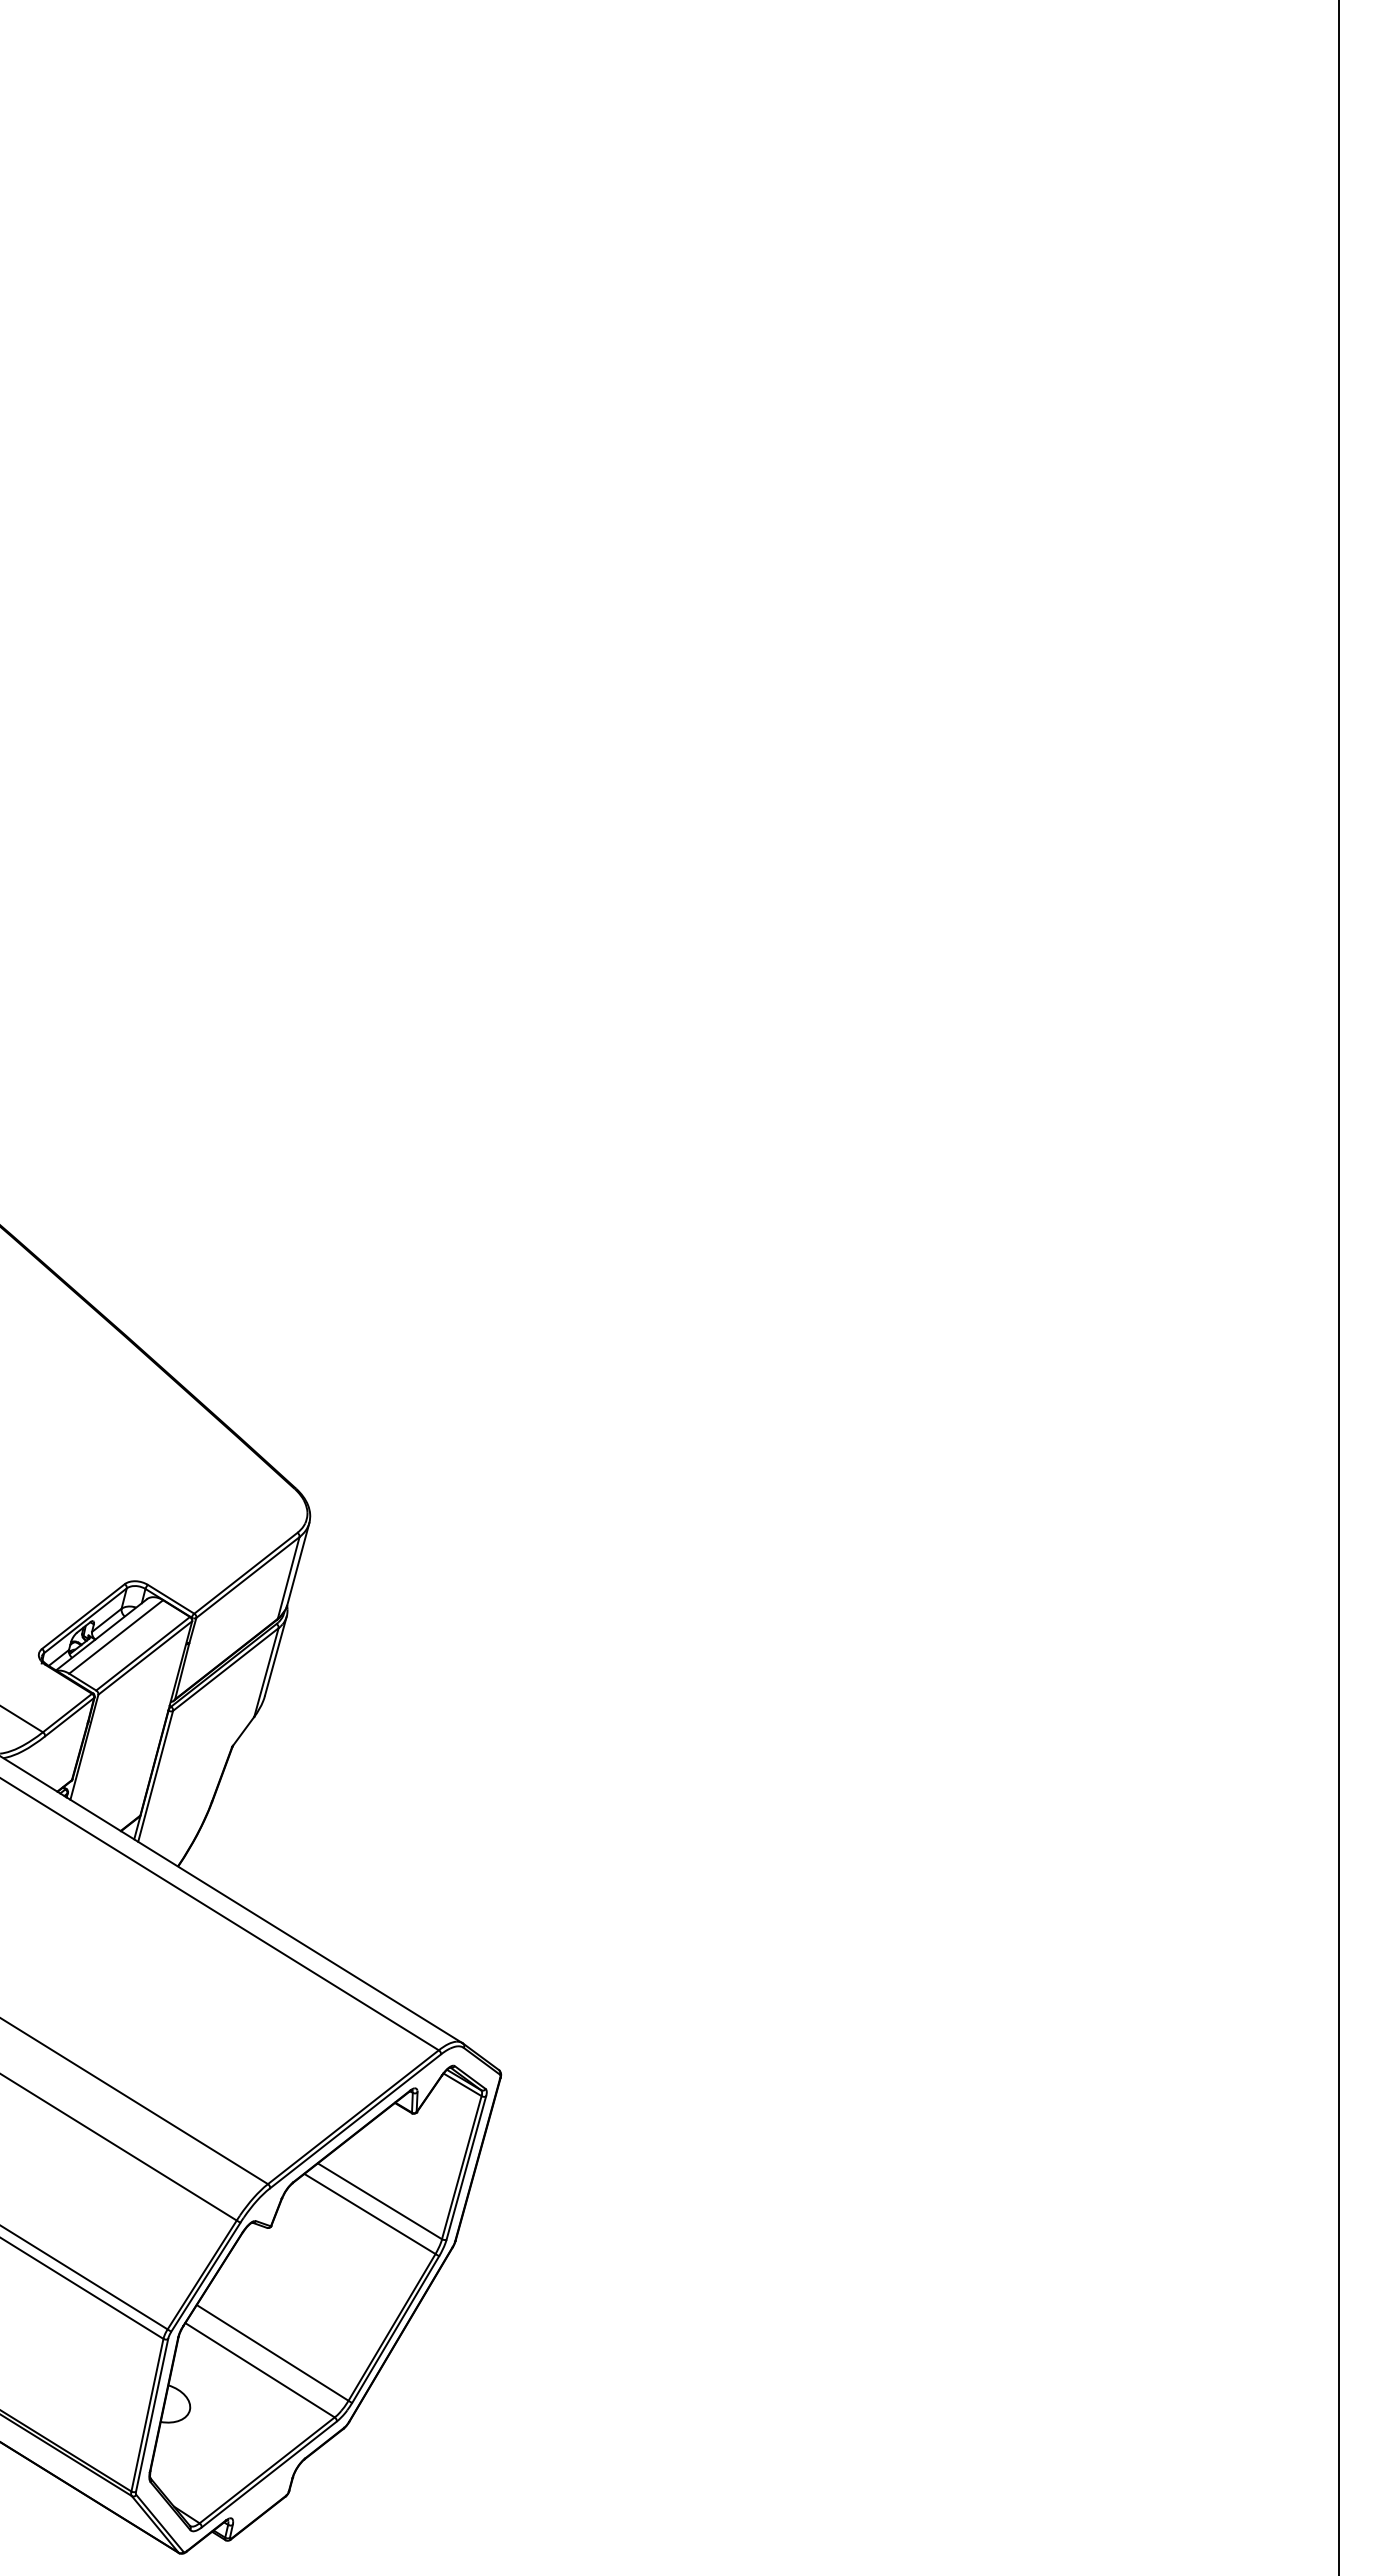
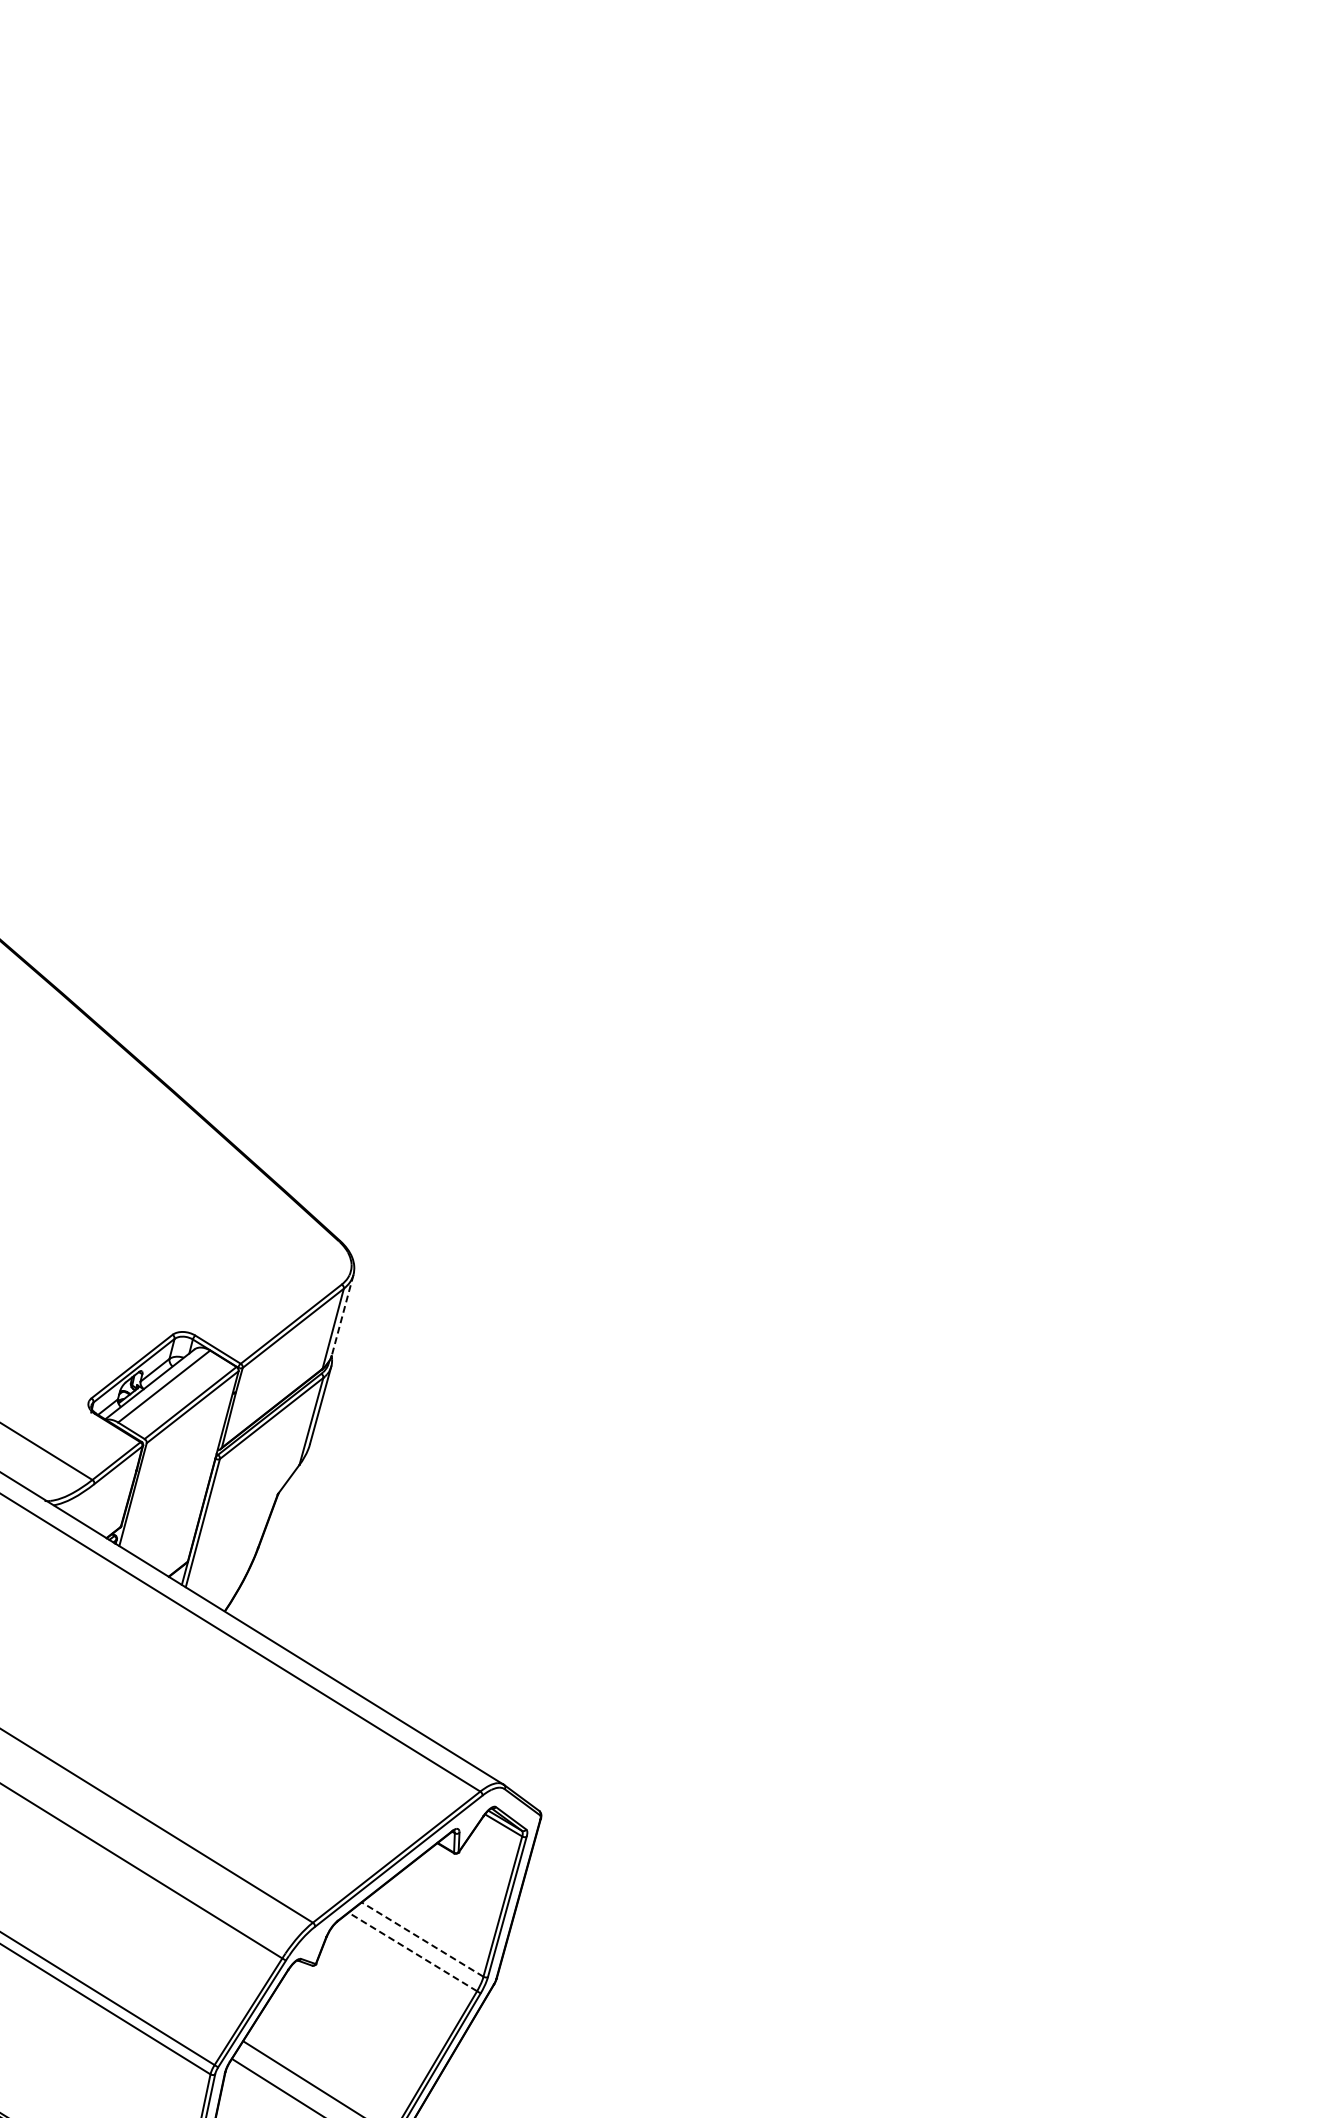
line: (298, 1564) -> (342, 1315), solid -> dashed
line: (379, 2201) -> (422, 1939), solid -> dashed
line: (369, 2214) -> (412, 1952), solid -> dashed

